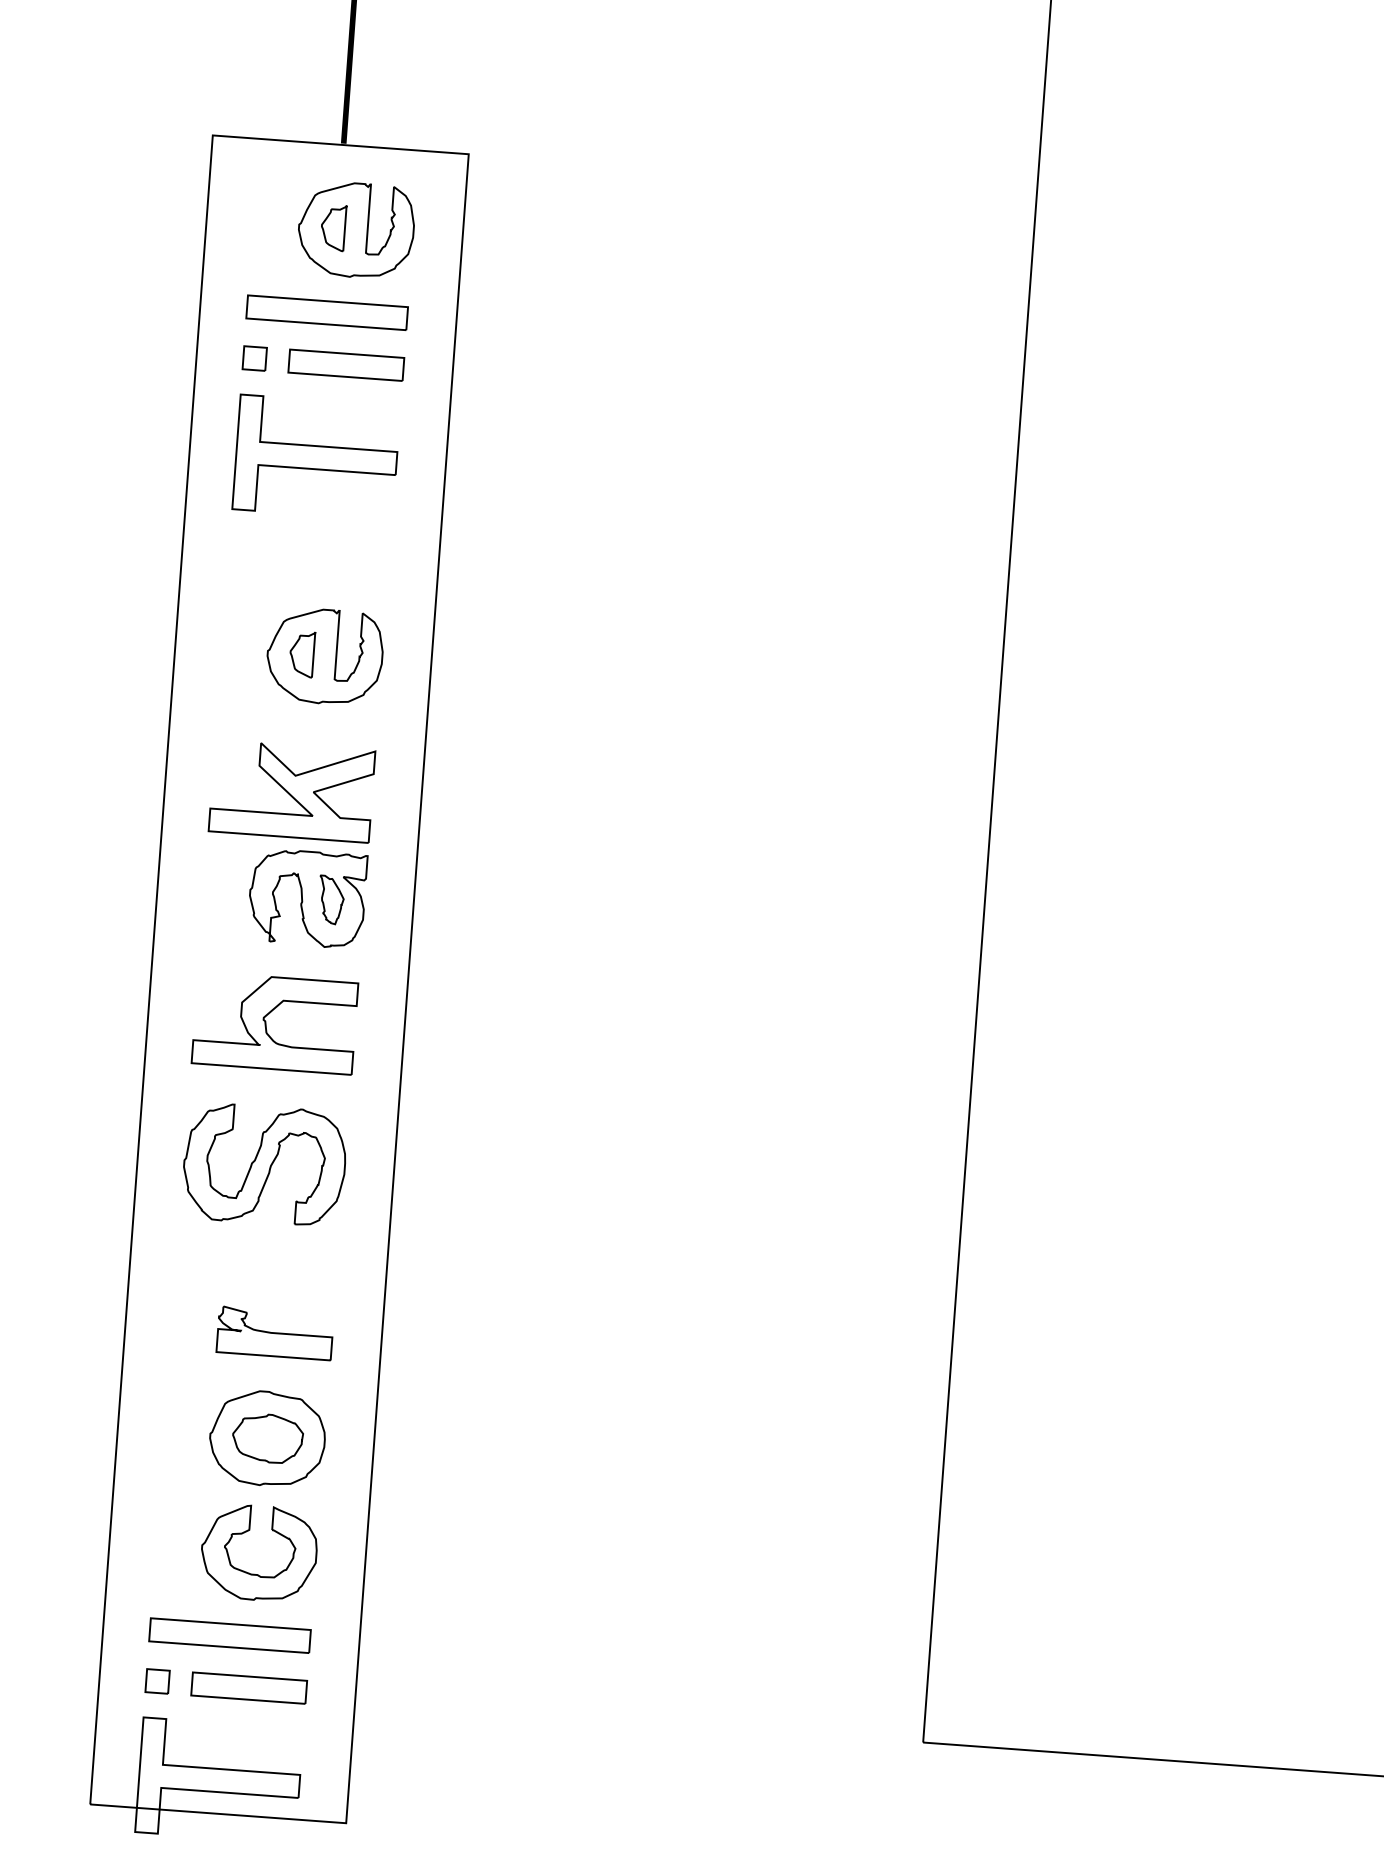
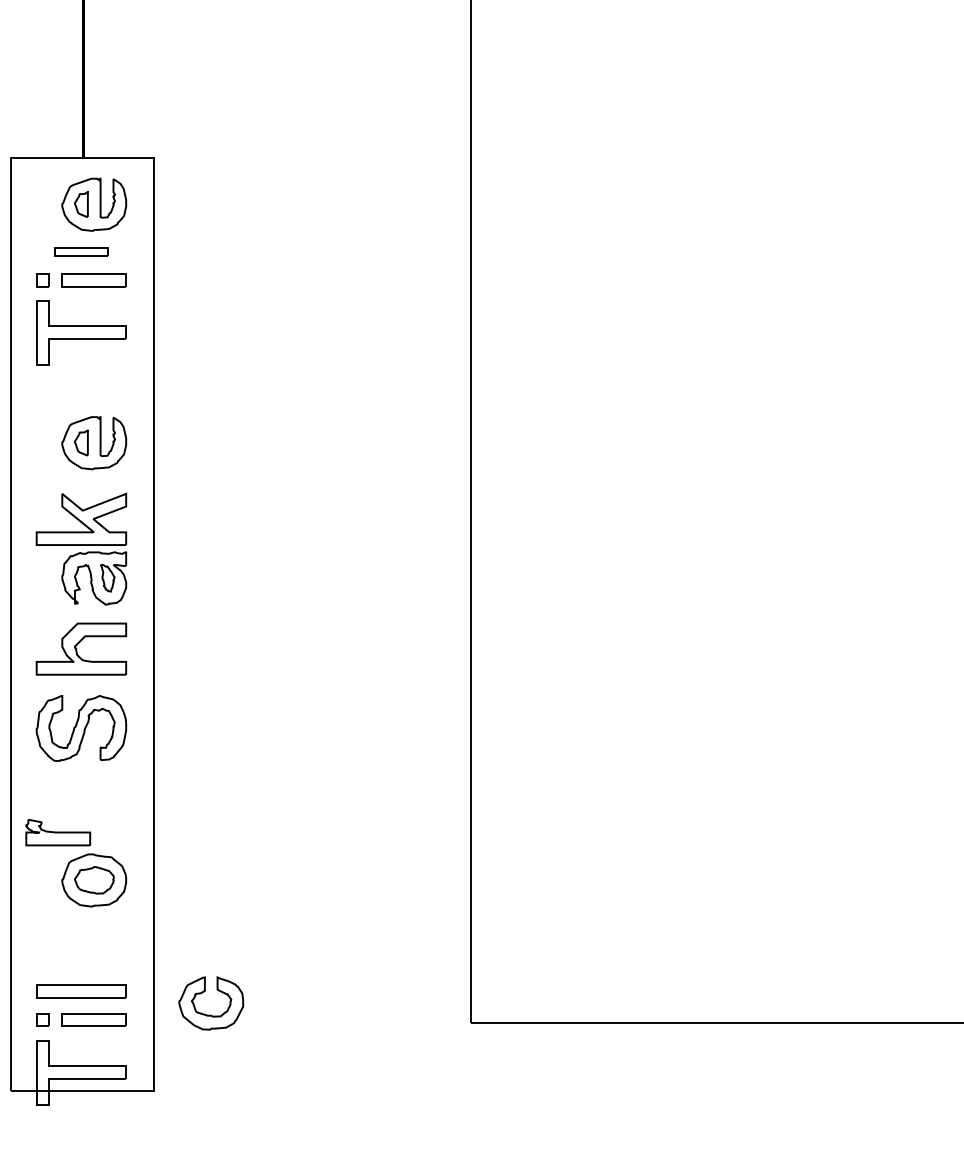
part: (327, 312) -> (81, 251), size x0.6
part: (275, 1333) -> (58, 832), moved
part: (258, 1572) -> (211, 1014), moved

